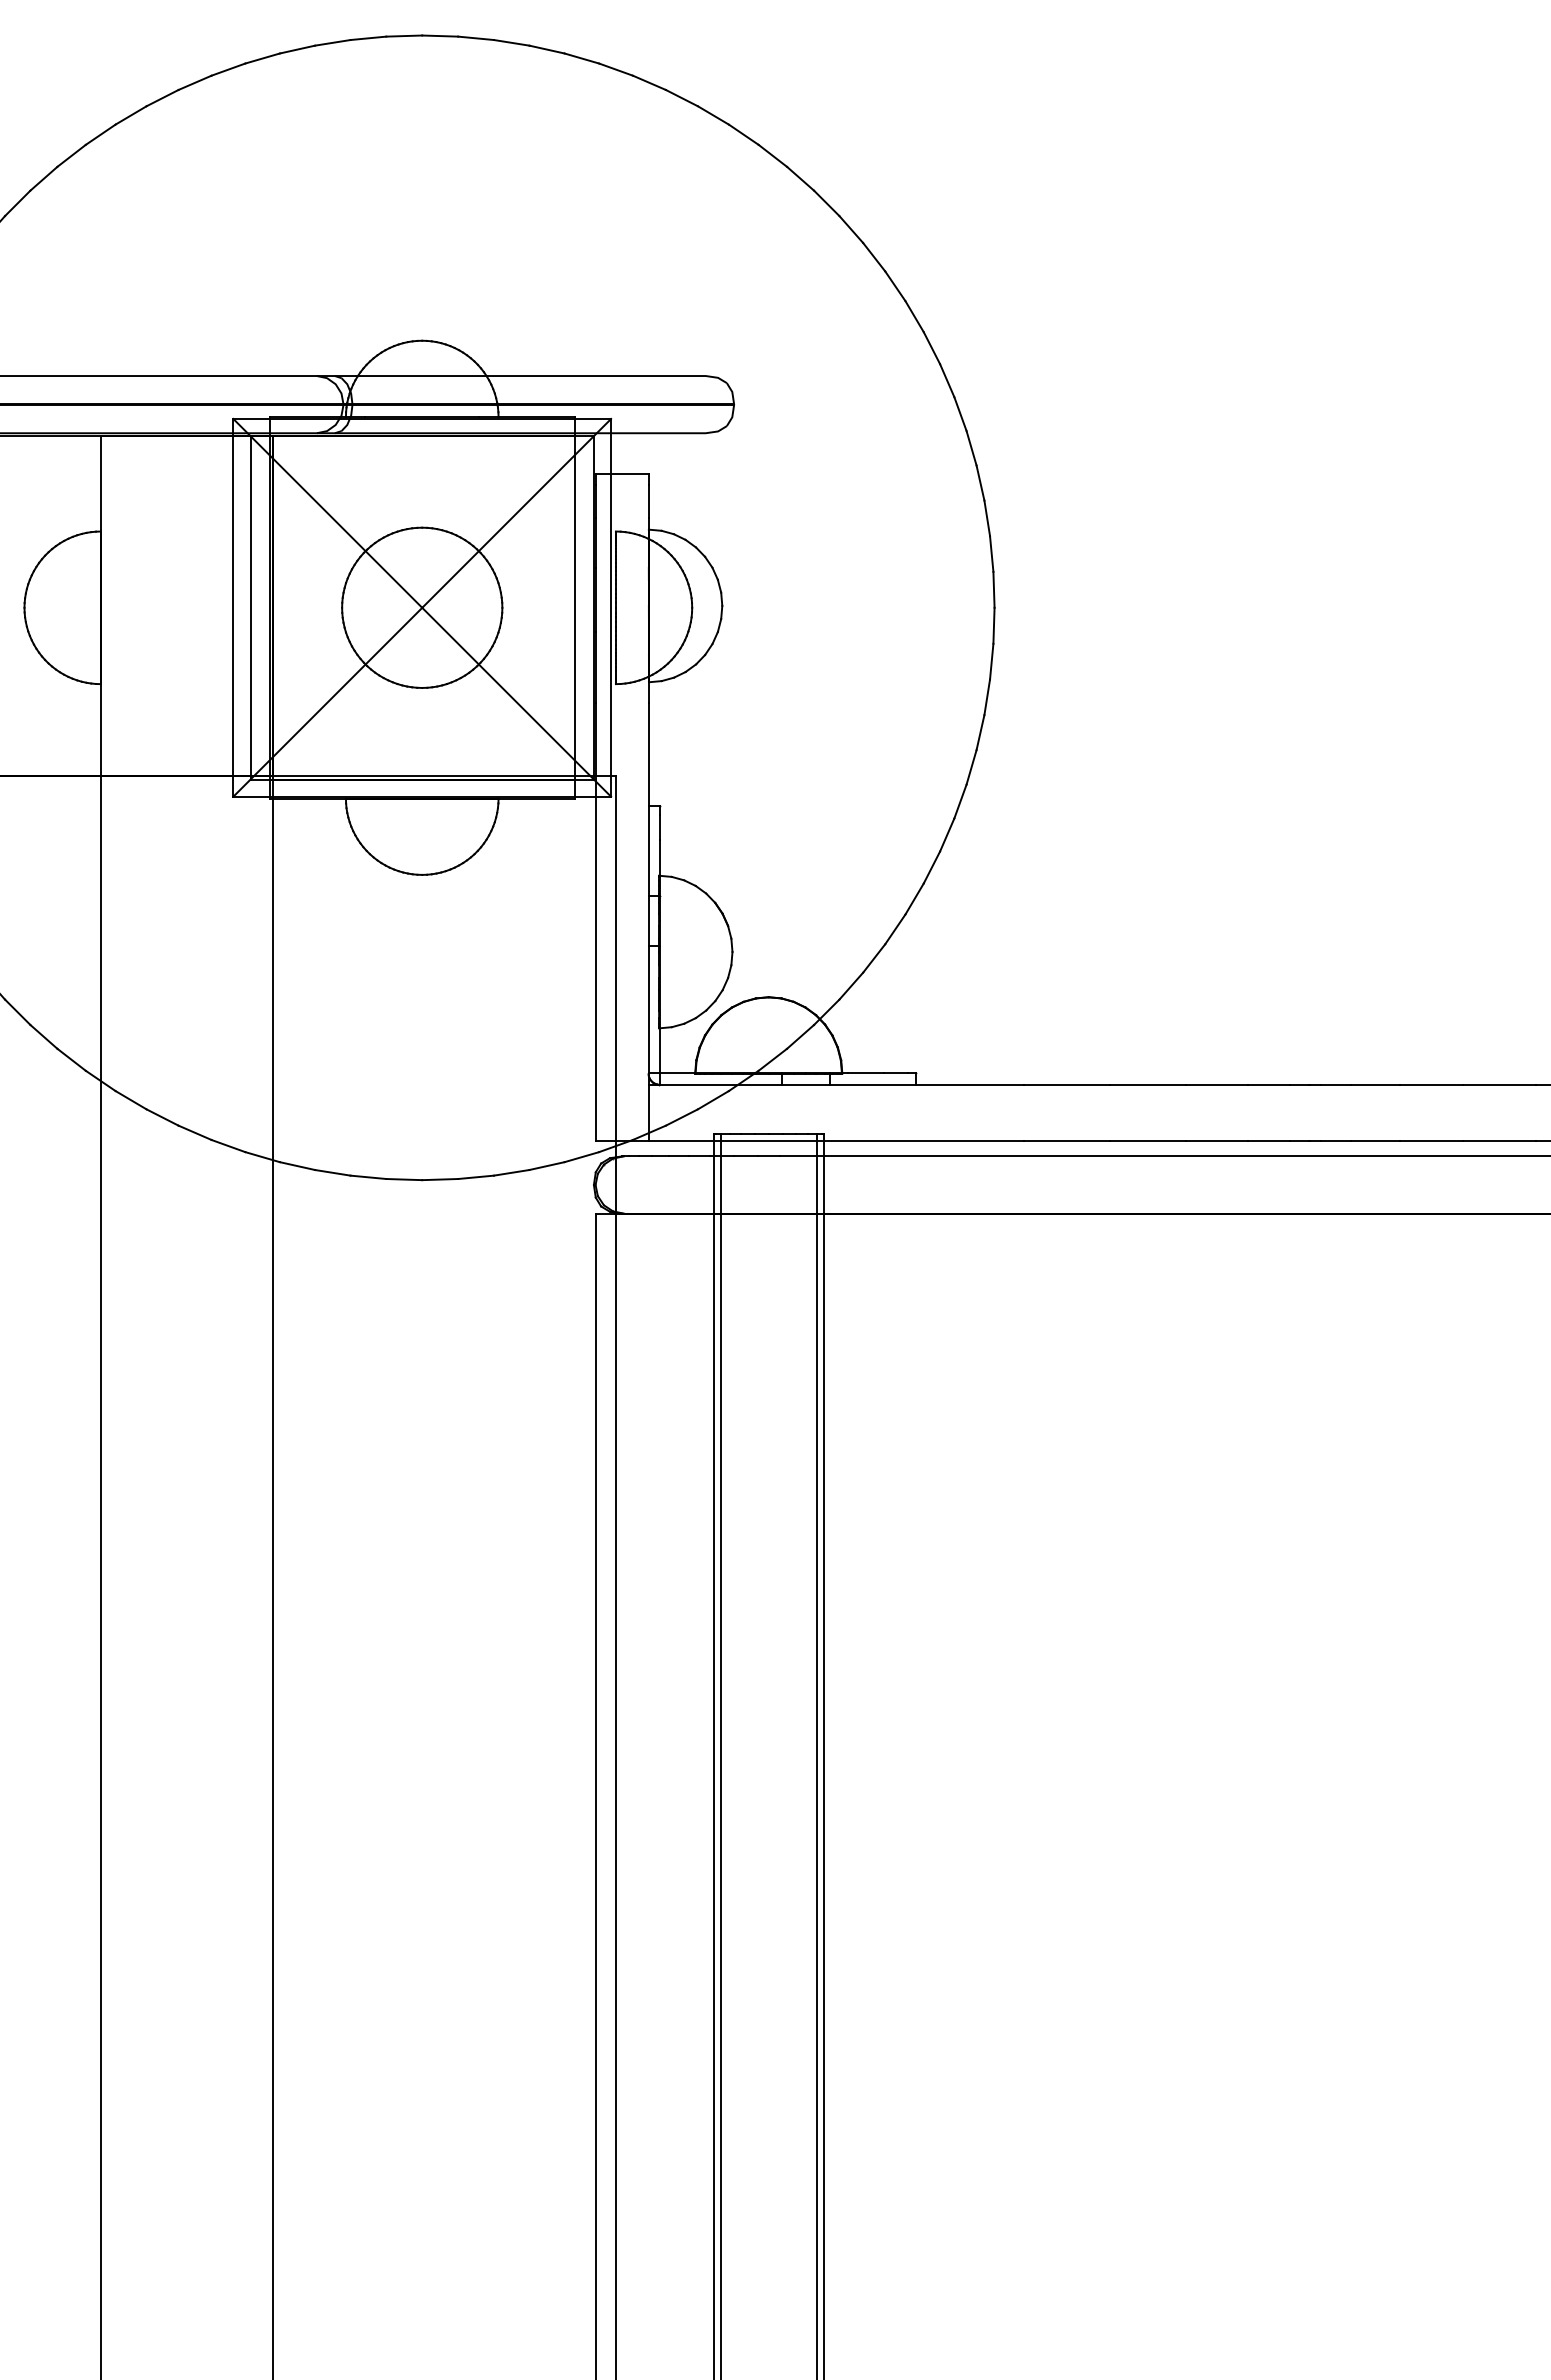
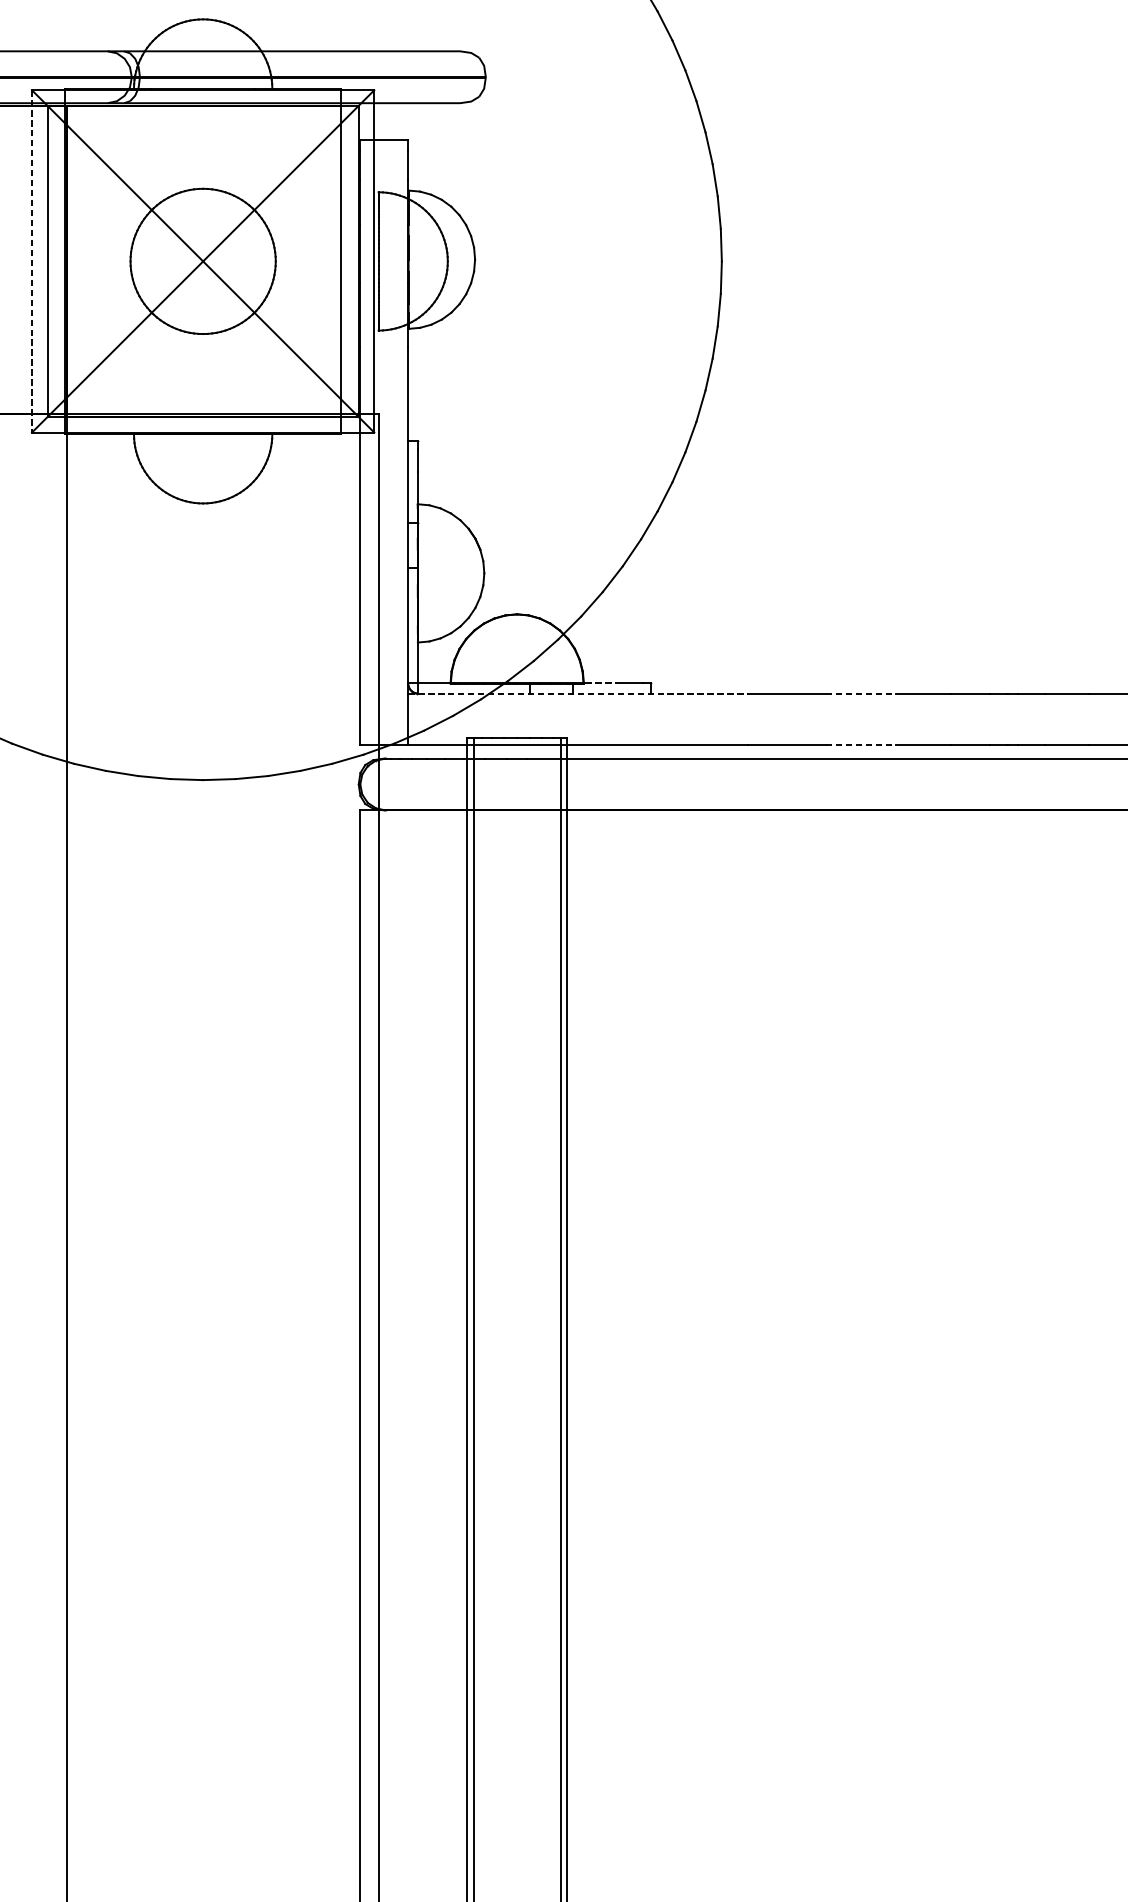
line: (233, 607) -> (32, 261), solid -> dashed
line: (866, 1073) -> (605, 683), solid -> dashed
line: (836, 1084) -> (578, 693), solid -> dashed
line: (1148, 1084) -> (861, 693), solid -> dashed
line: (1148, 1141) -> (861, 745), solid -> dashed

